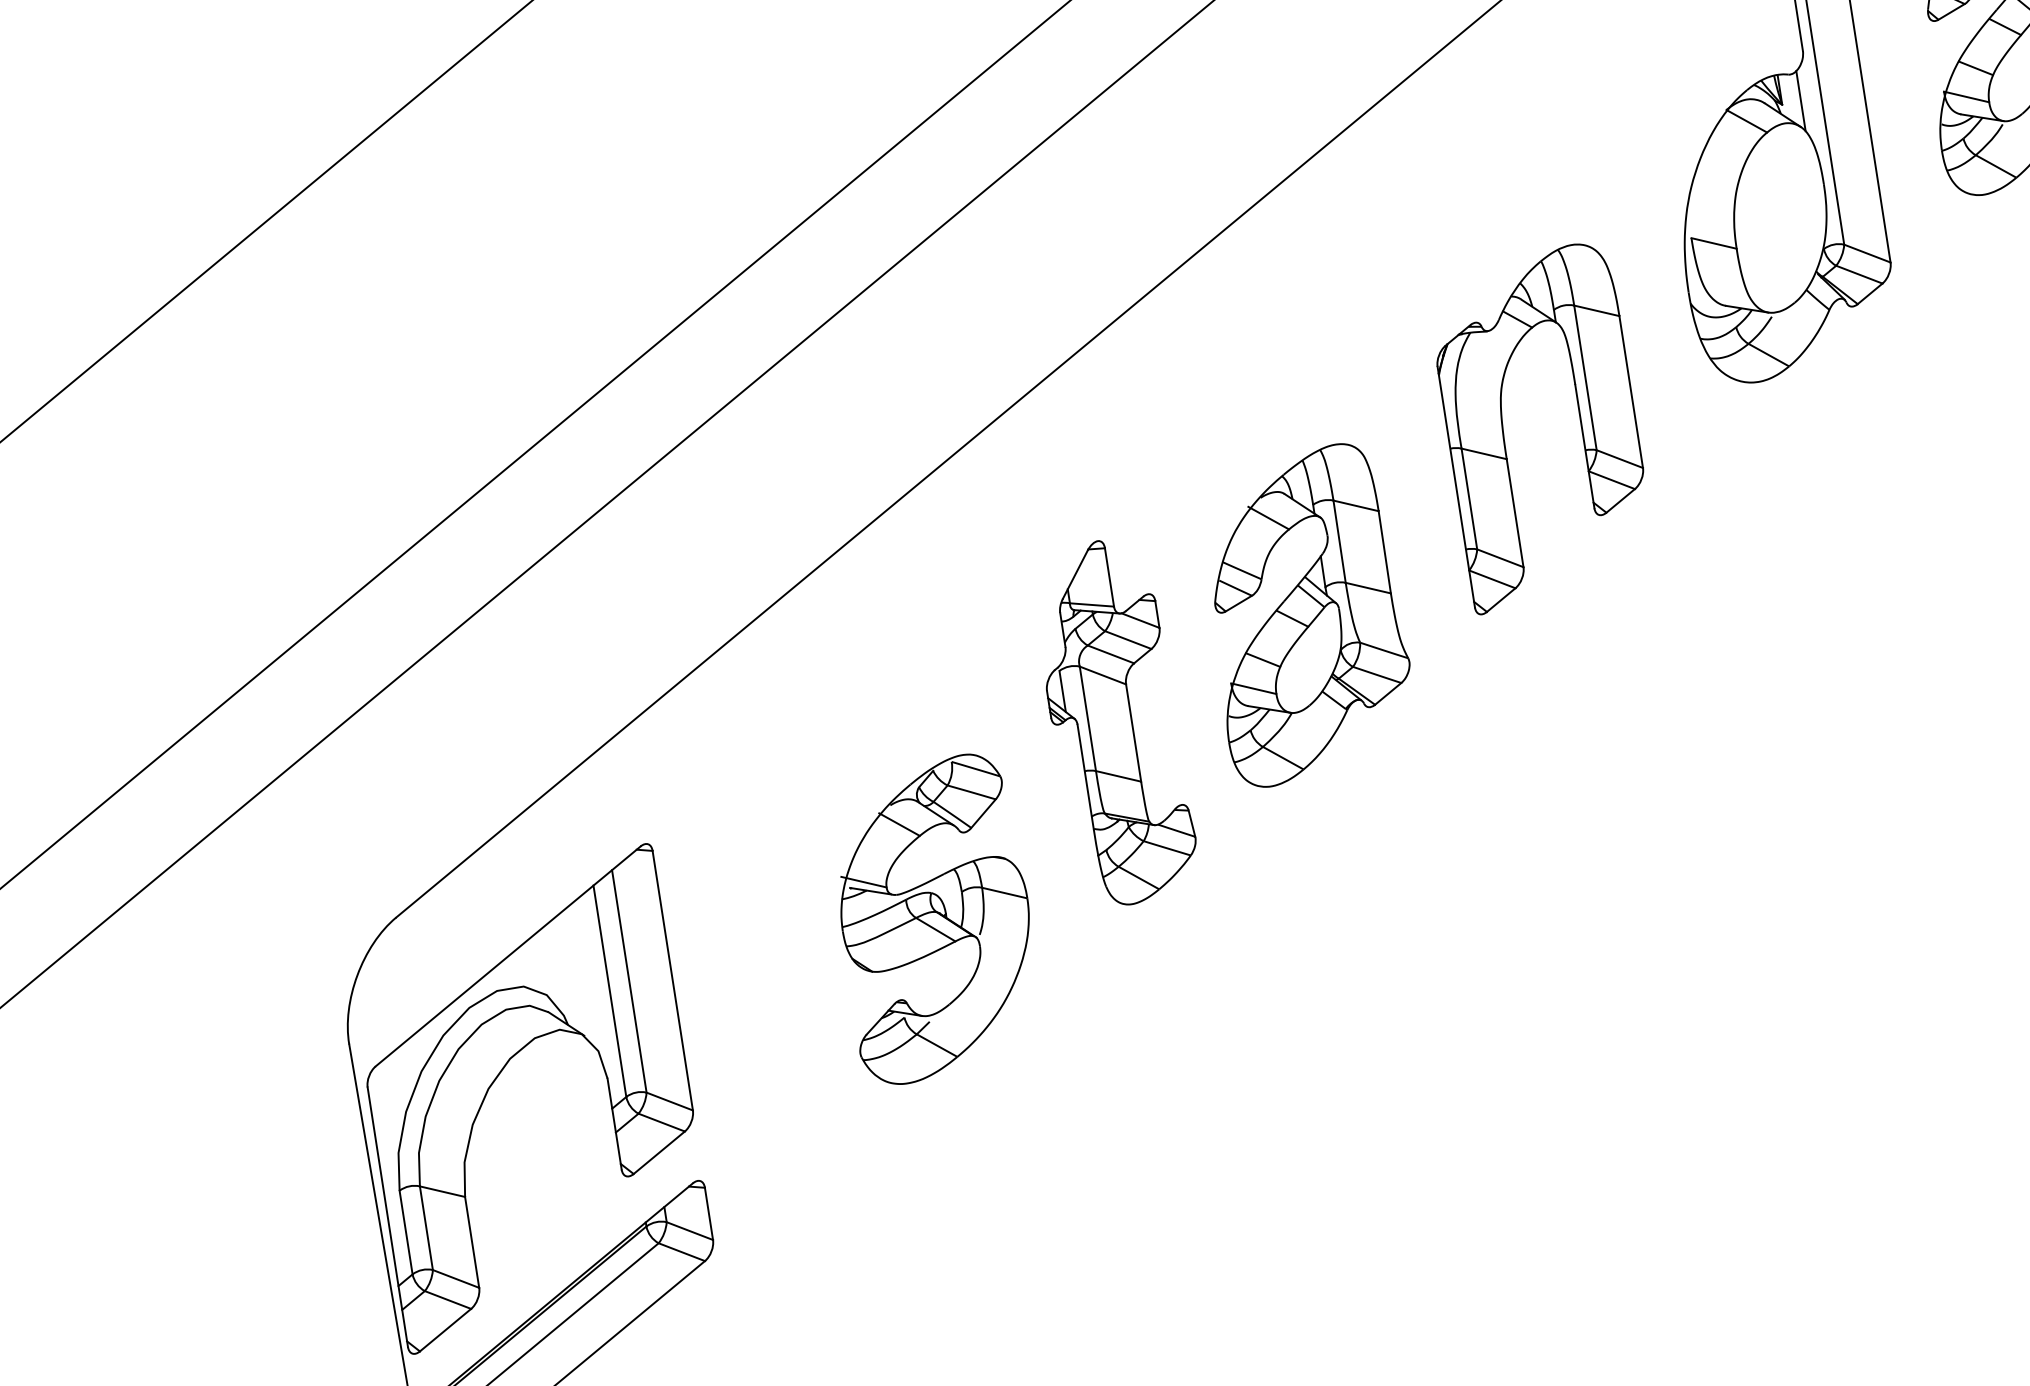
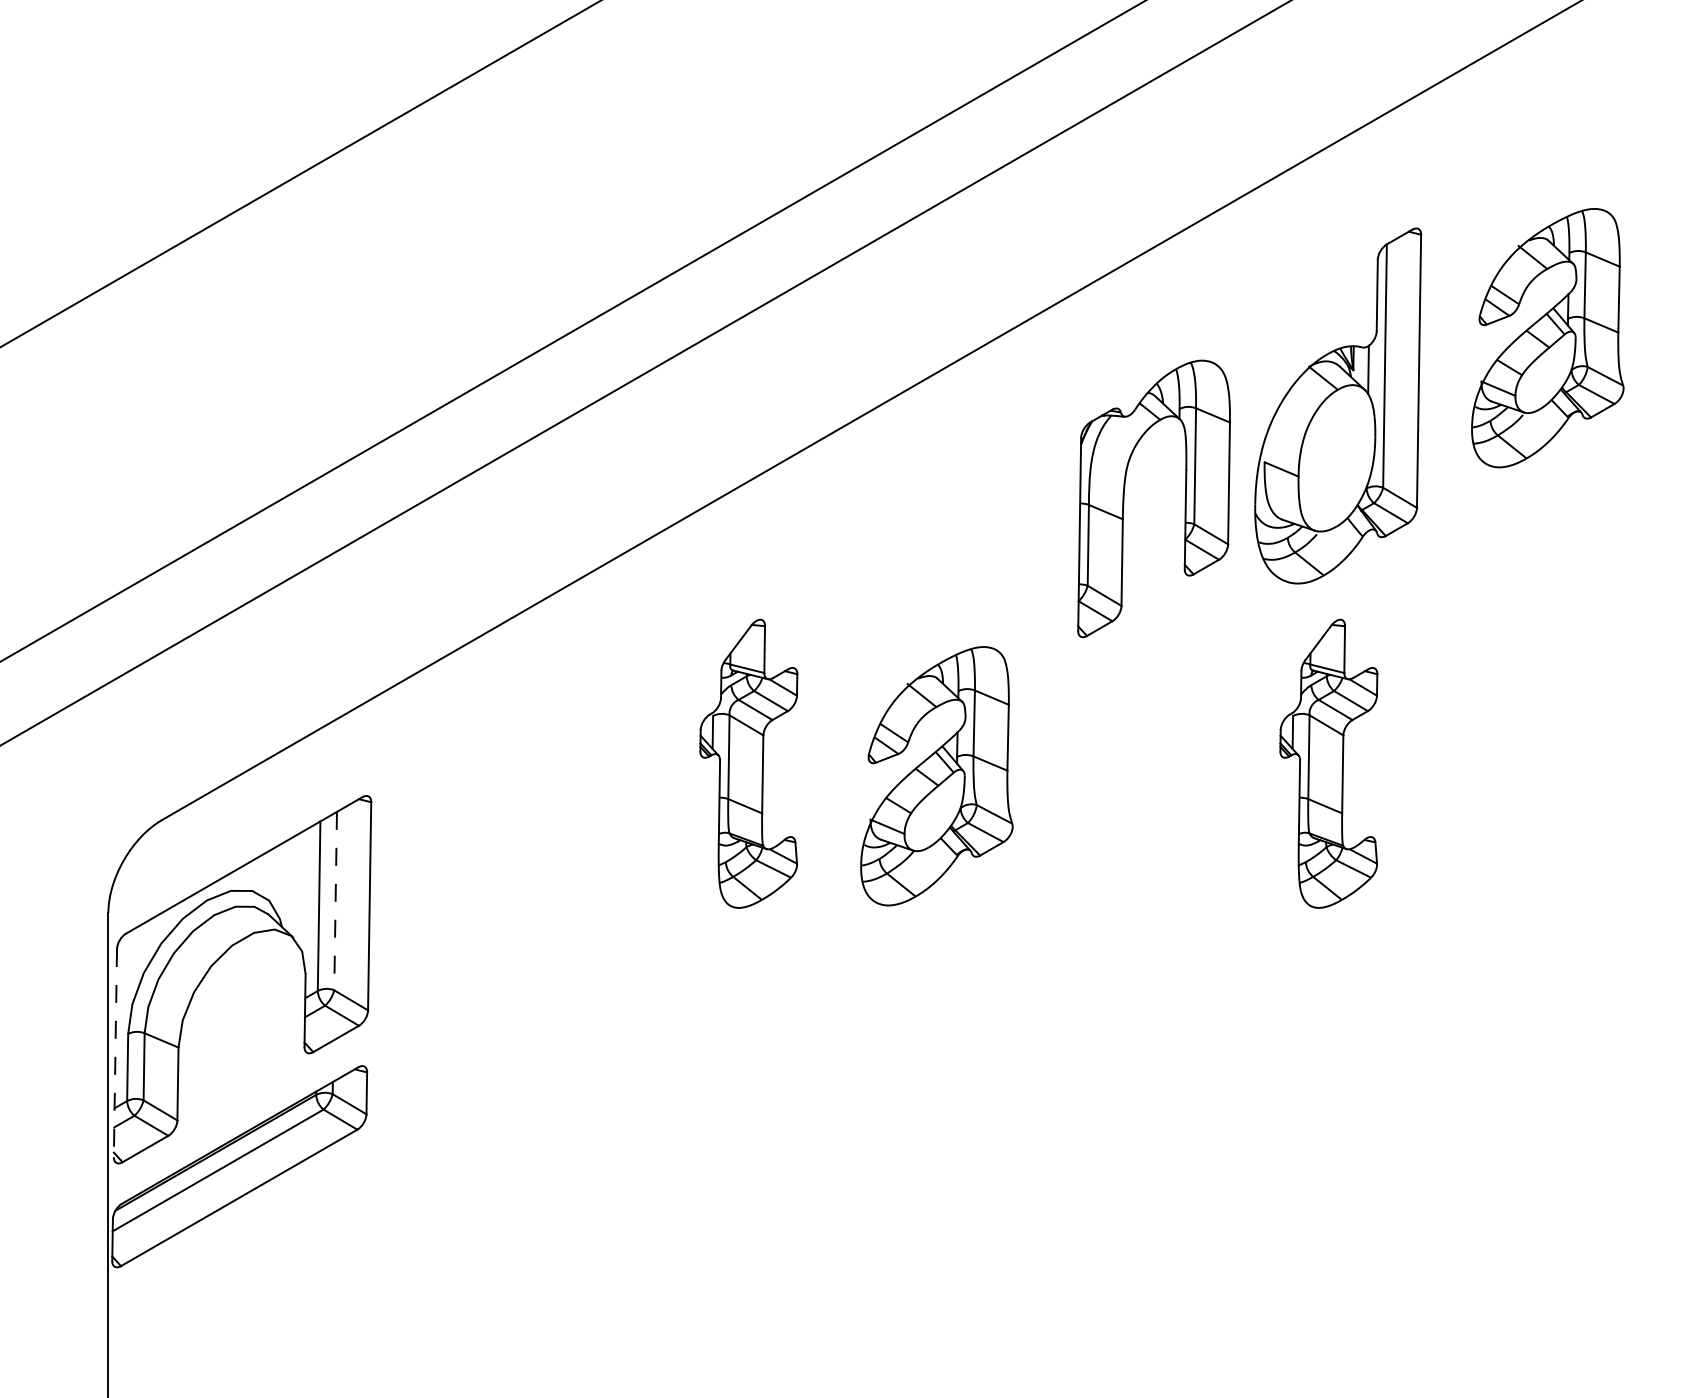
part: (1504, 432) -> (1124, 498), moved
part: (1834, 599) -> (1328, 763), added
part: (1303, 615) -> (936, 776), moved
part: (933, 918) -> (581, 892), removed
line: (629, 981) -> (335, 901), solid -> dashed
line: (387, 1217) -> (115, 1053), solid -> dashed

